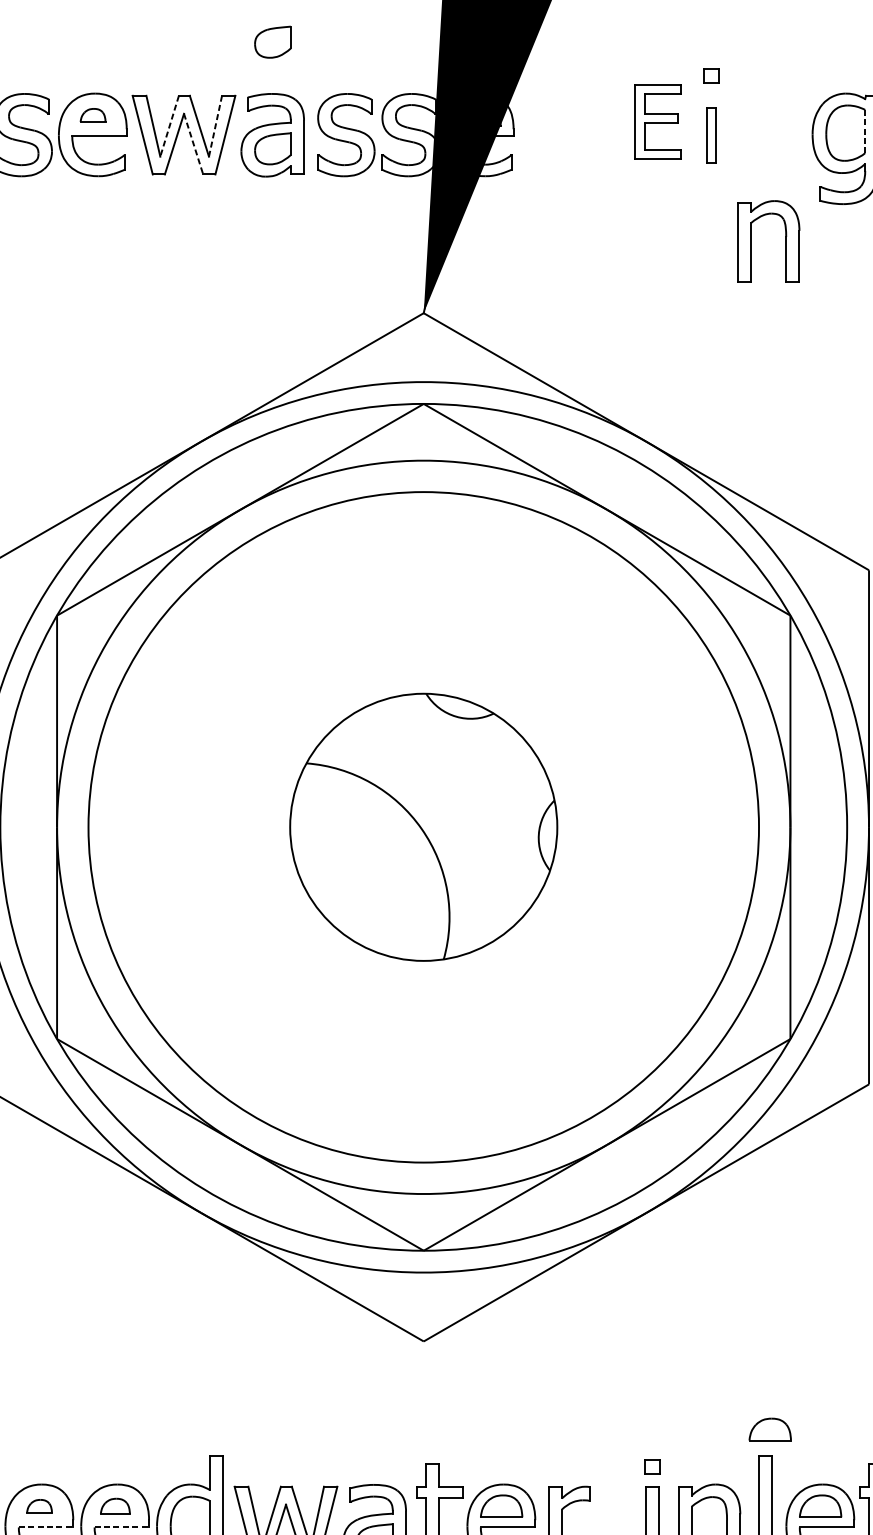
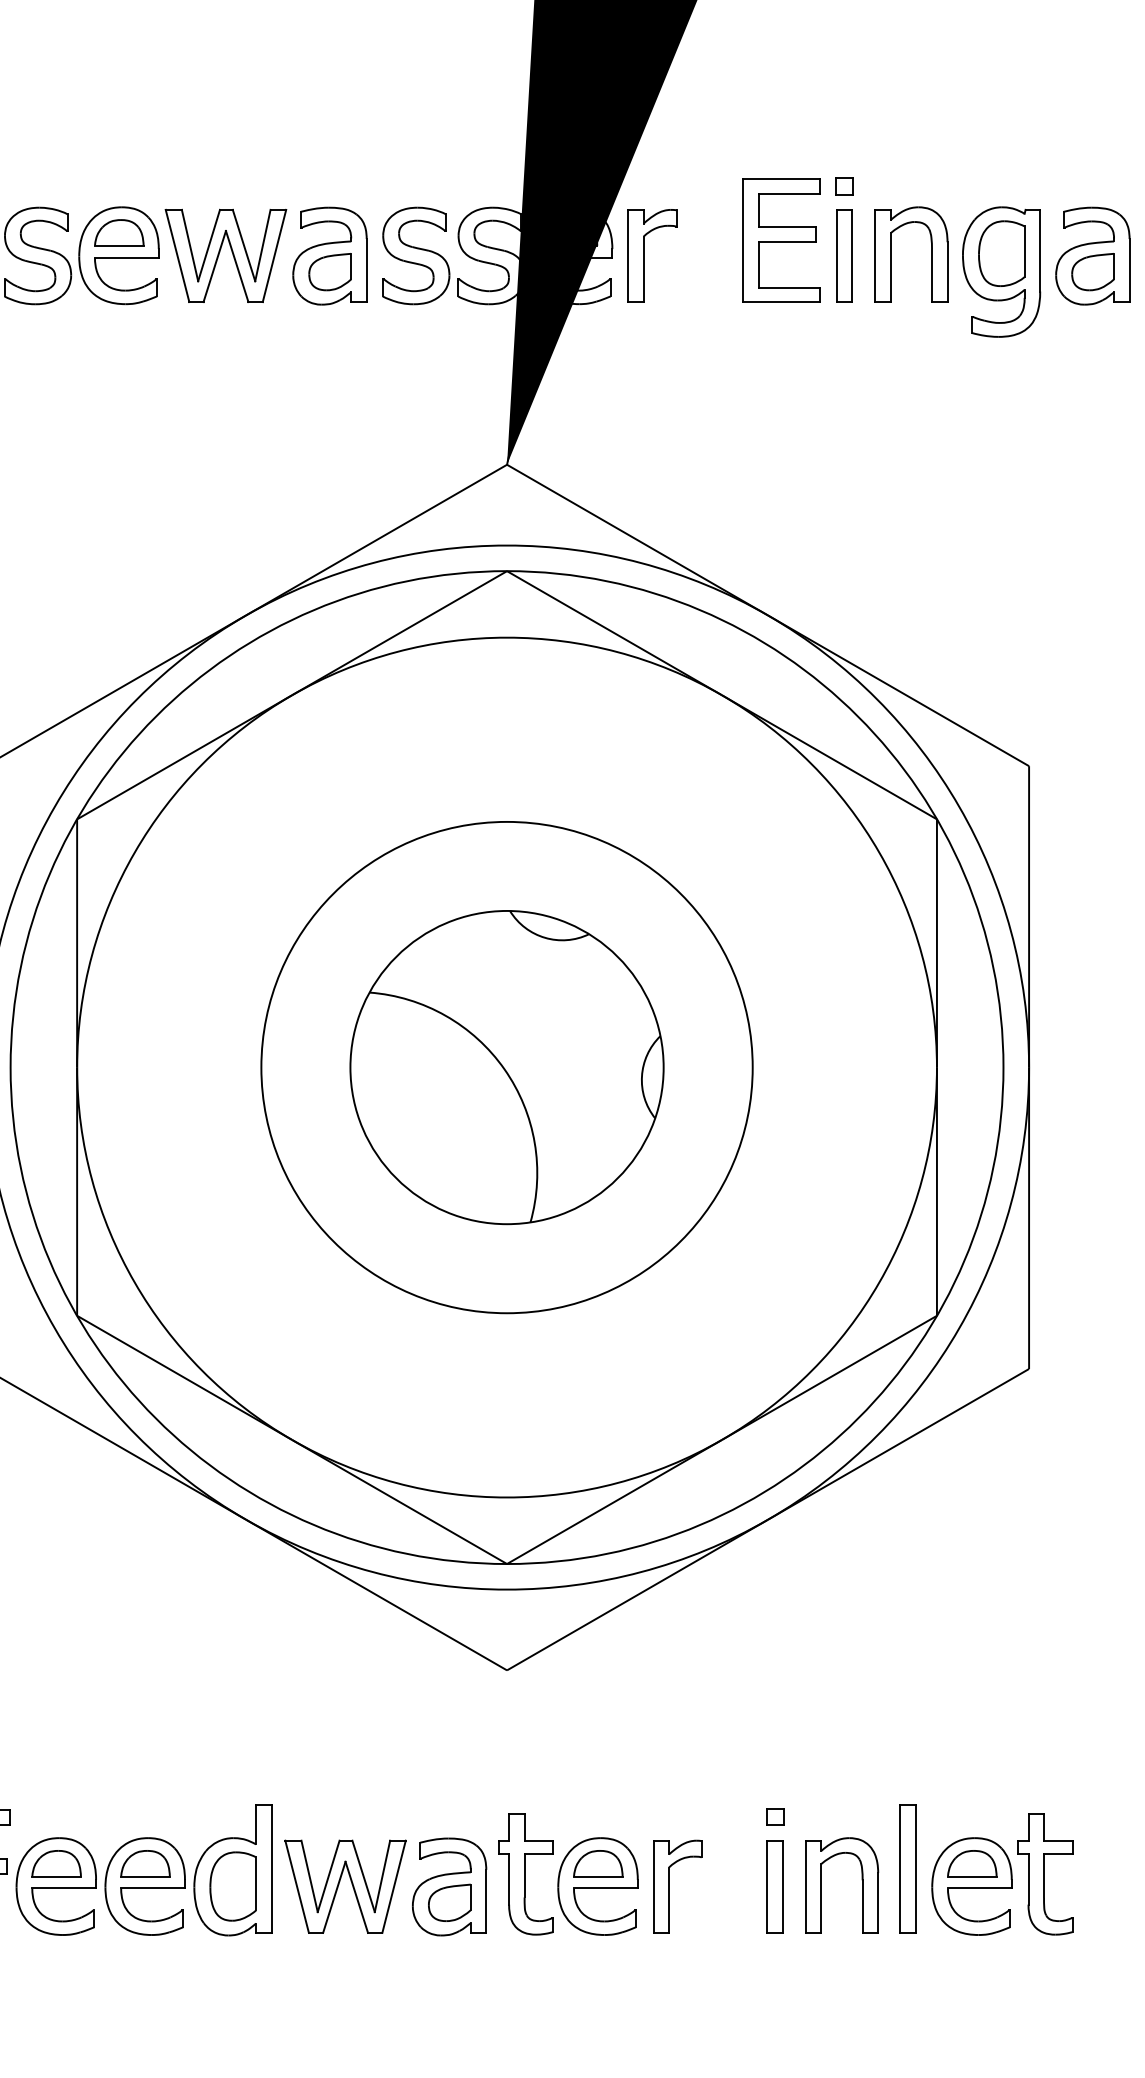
part: (272, 42) -> (329, 147), removed
part: (93, 115) -> (119, 232), size x1.67
part: (657, 121) -> (781, 240), size x1.43
line: (169, 127) -> (208, 246), dashed -> solid
line: (215, 127) -> (262, 246), dashed -> solid
line: (865, 132) -> (1024, 252), dashed -> solid
part: (540, 134) -> (644, 255), added
part: (711, 134) -> (844, 255), size x1.43
line: (193, 144) -> (237, 267), dashed -> solid
part: (751, 241) -> (891, 254), moved
circle: (423, 827) -> (506, 1067), size x0.62
part: (770, 1429) -> (913, 1773), removed
part: (39, 1506) -> (56, 1863), size x1.67
part: (115, 1506) -> (145, 1863), size x1.43
line: (46, 1527) -> (64, 1888), dashed -> solid
line: (122, 1527) -> (153, 1888), dashed -> solid

